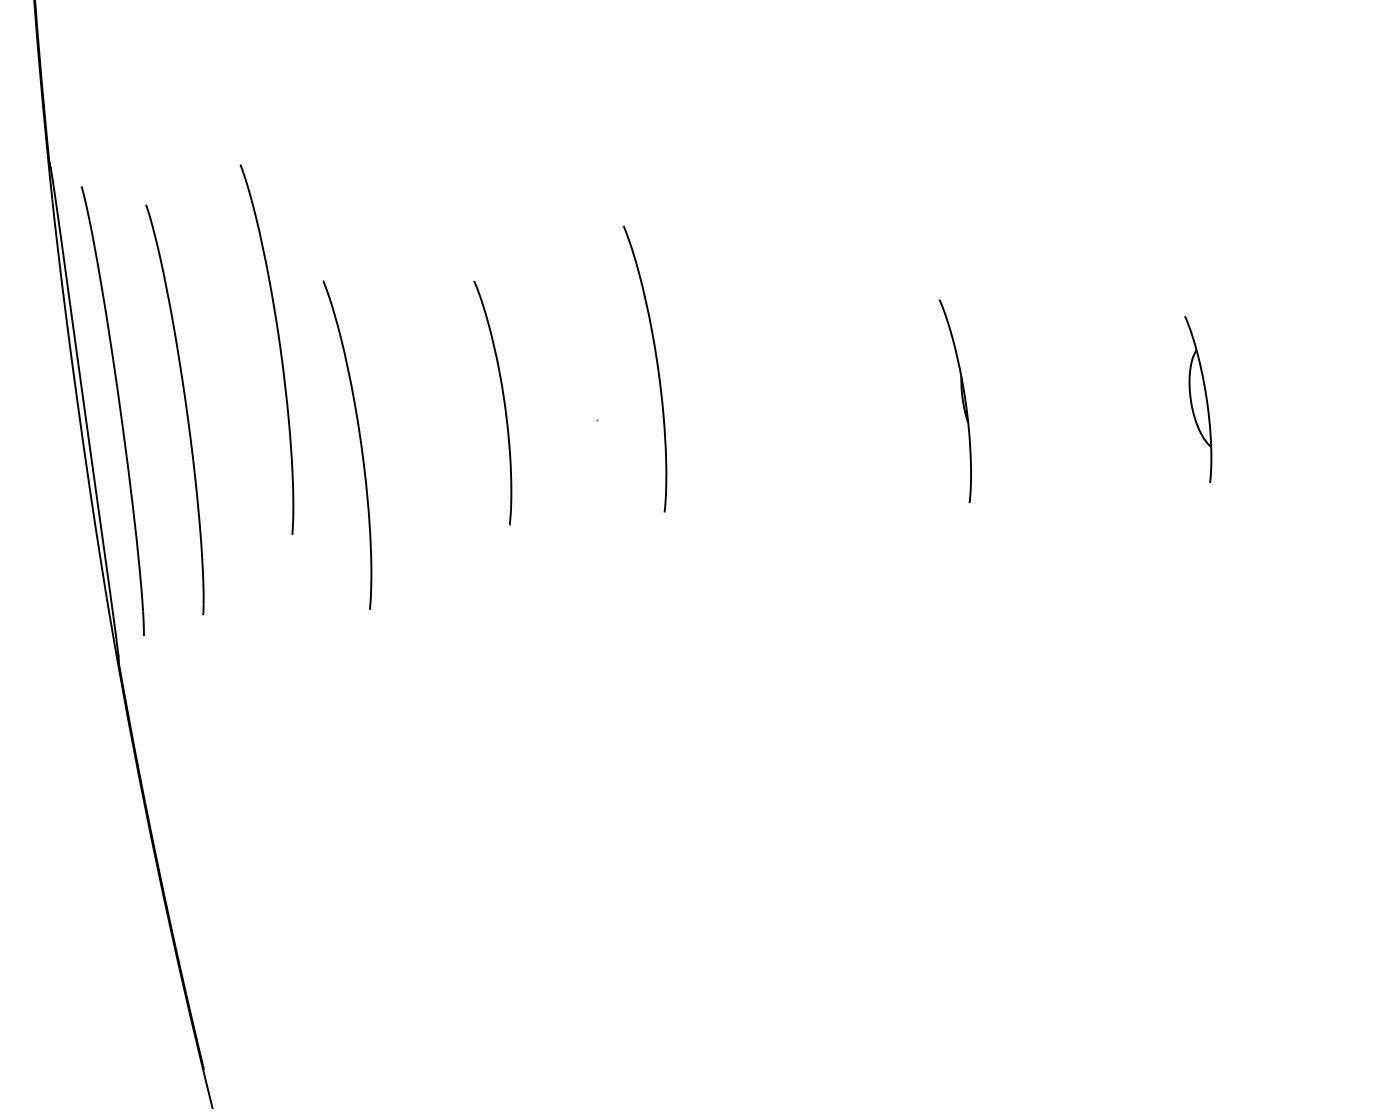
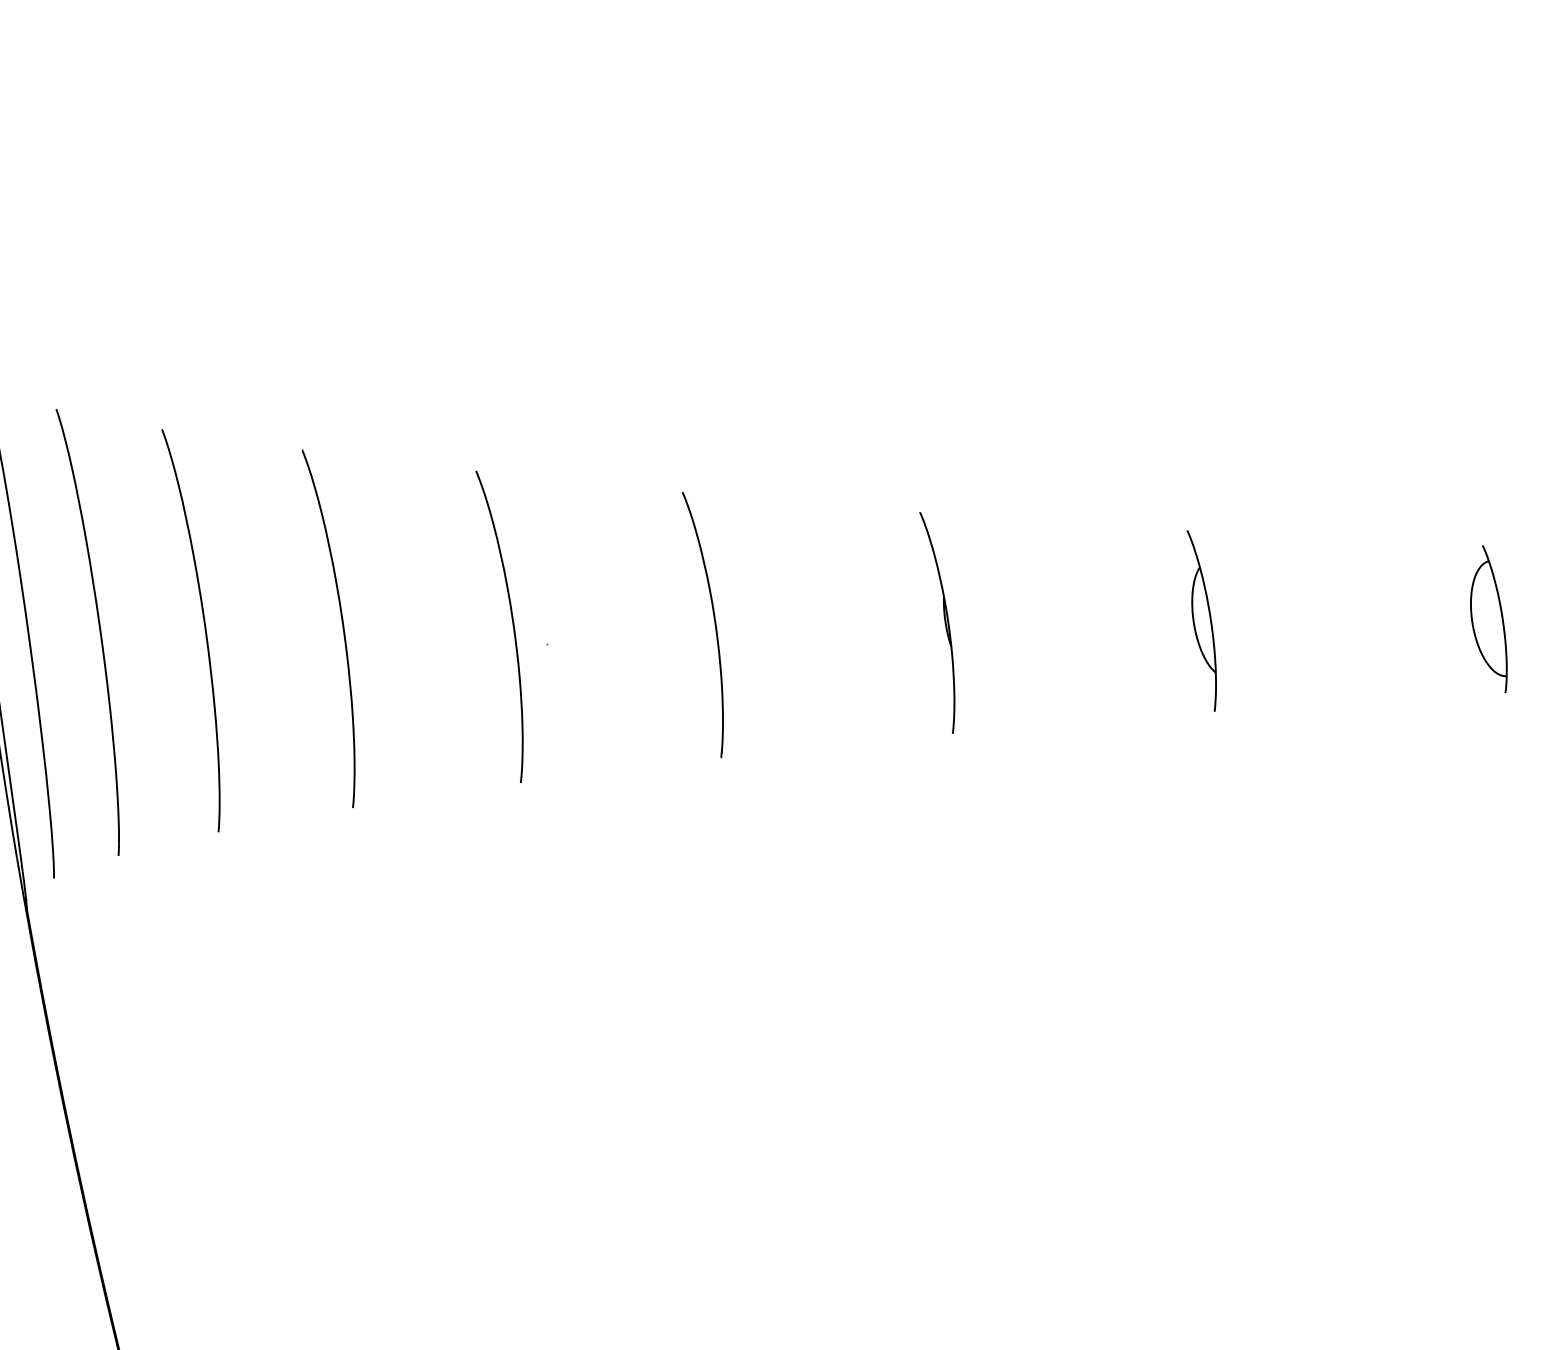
part: (279, 349) -> (204, 630), moved
curve: (656, 368) -> (512, 626), moved
curve: (503, 403) -> (714, 625), moved
curve: (360, 444) -> (342, 628), moved

